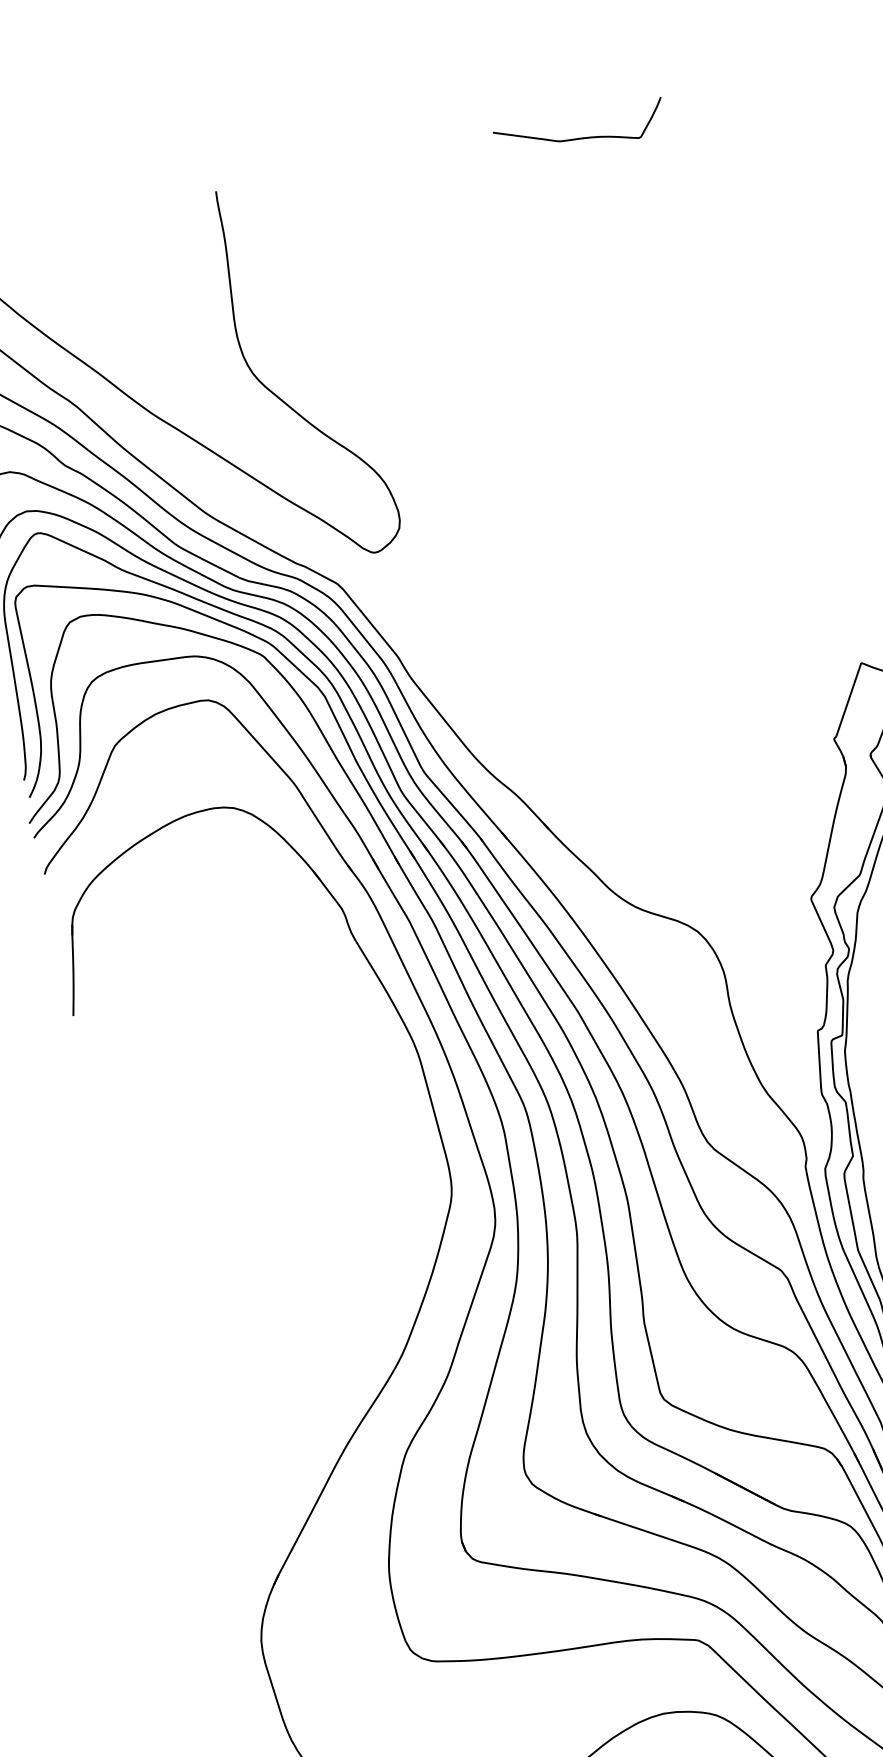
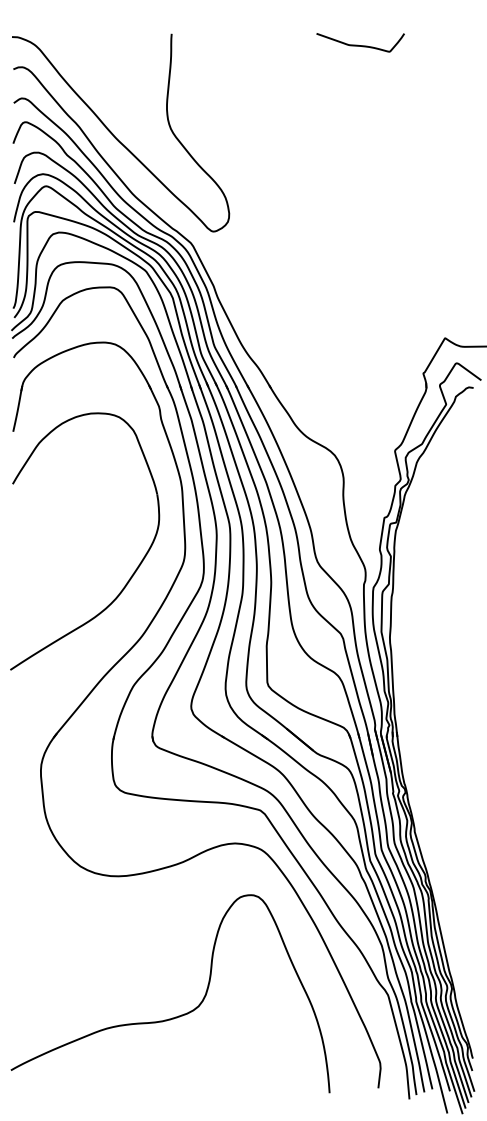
part: (360, 1236) -> (133, 572), added

